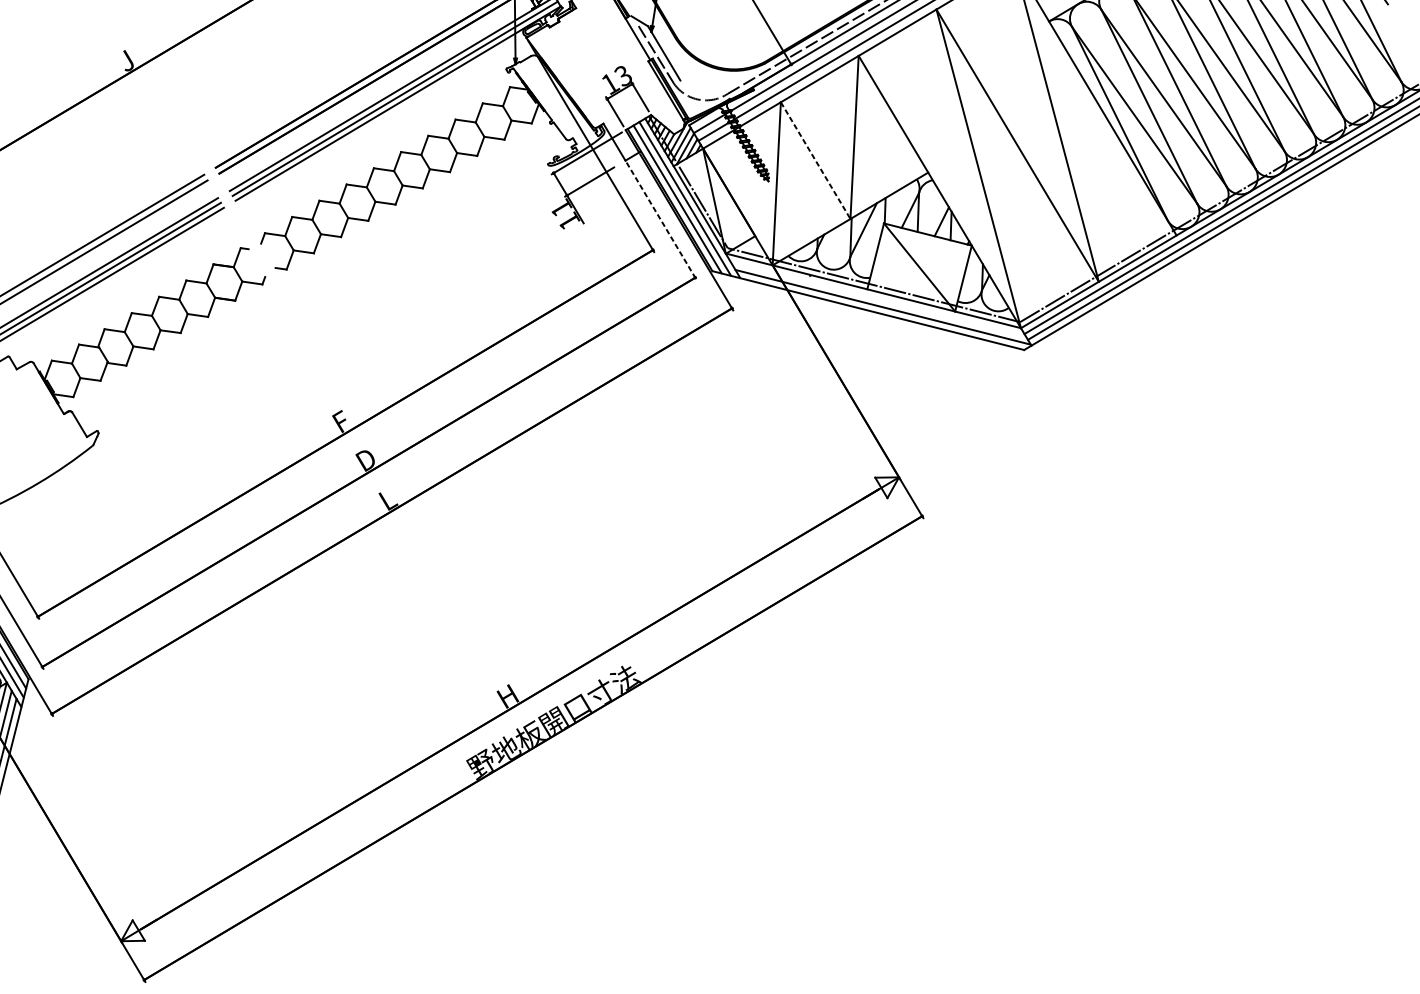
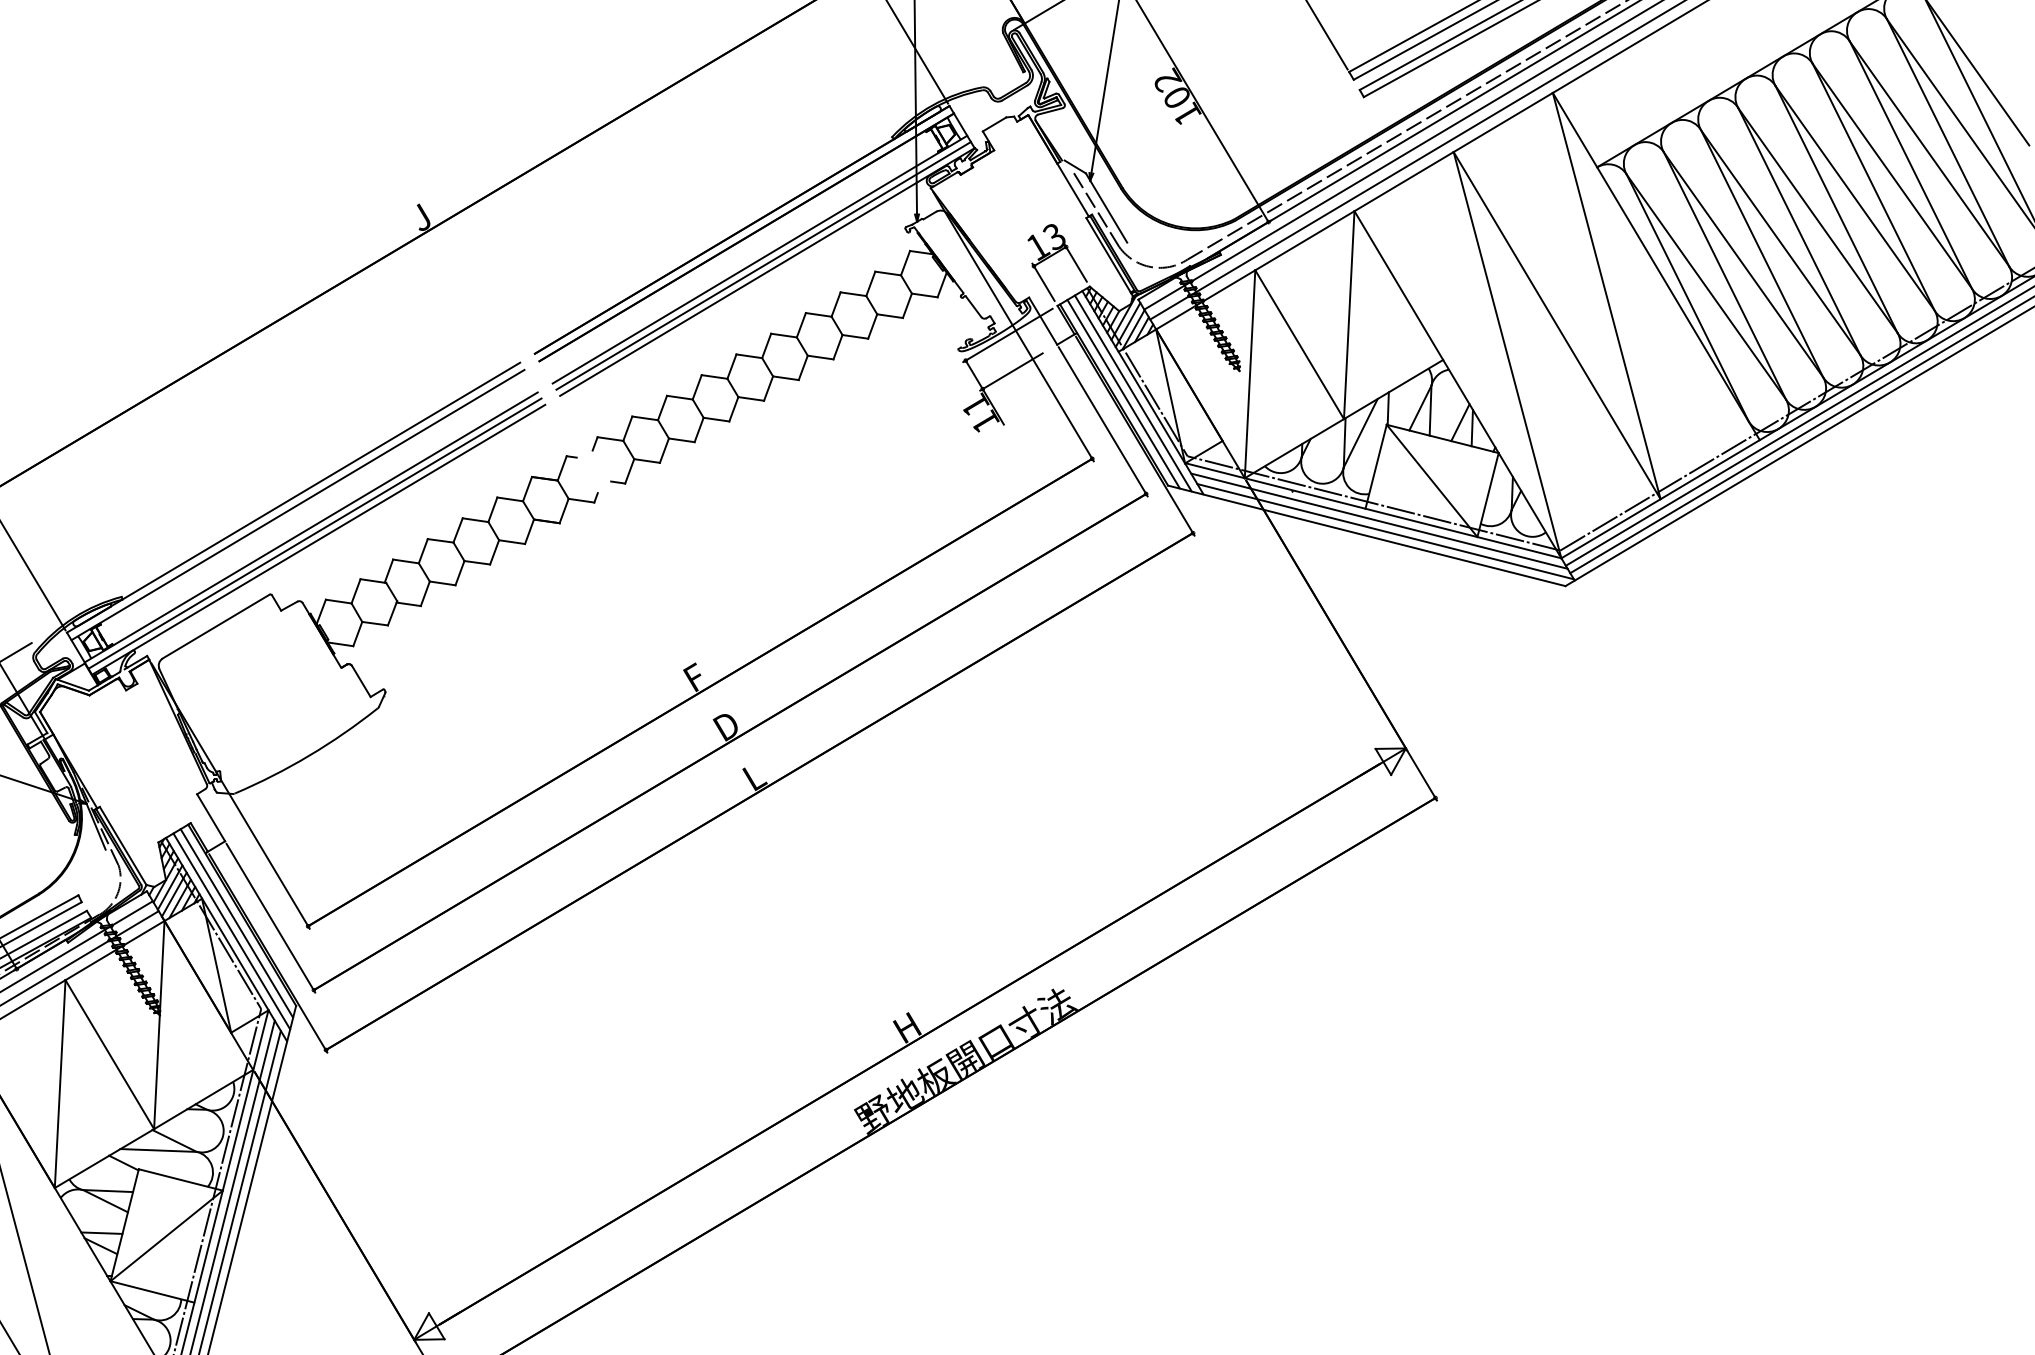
line: (815, 160) -> (1299, 344), dashed -> solid
line: (661, 220) -> (1103, 421), dashed -> solid
line: (878, 298) -> (1379, 520), added

